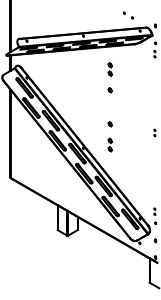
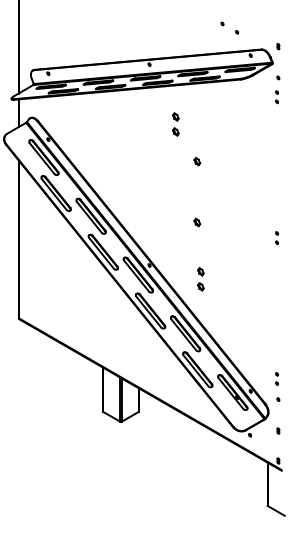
part: (109, 69) -> (174, 124), moved
part: (109, 144) -> (199, 278), moved

